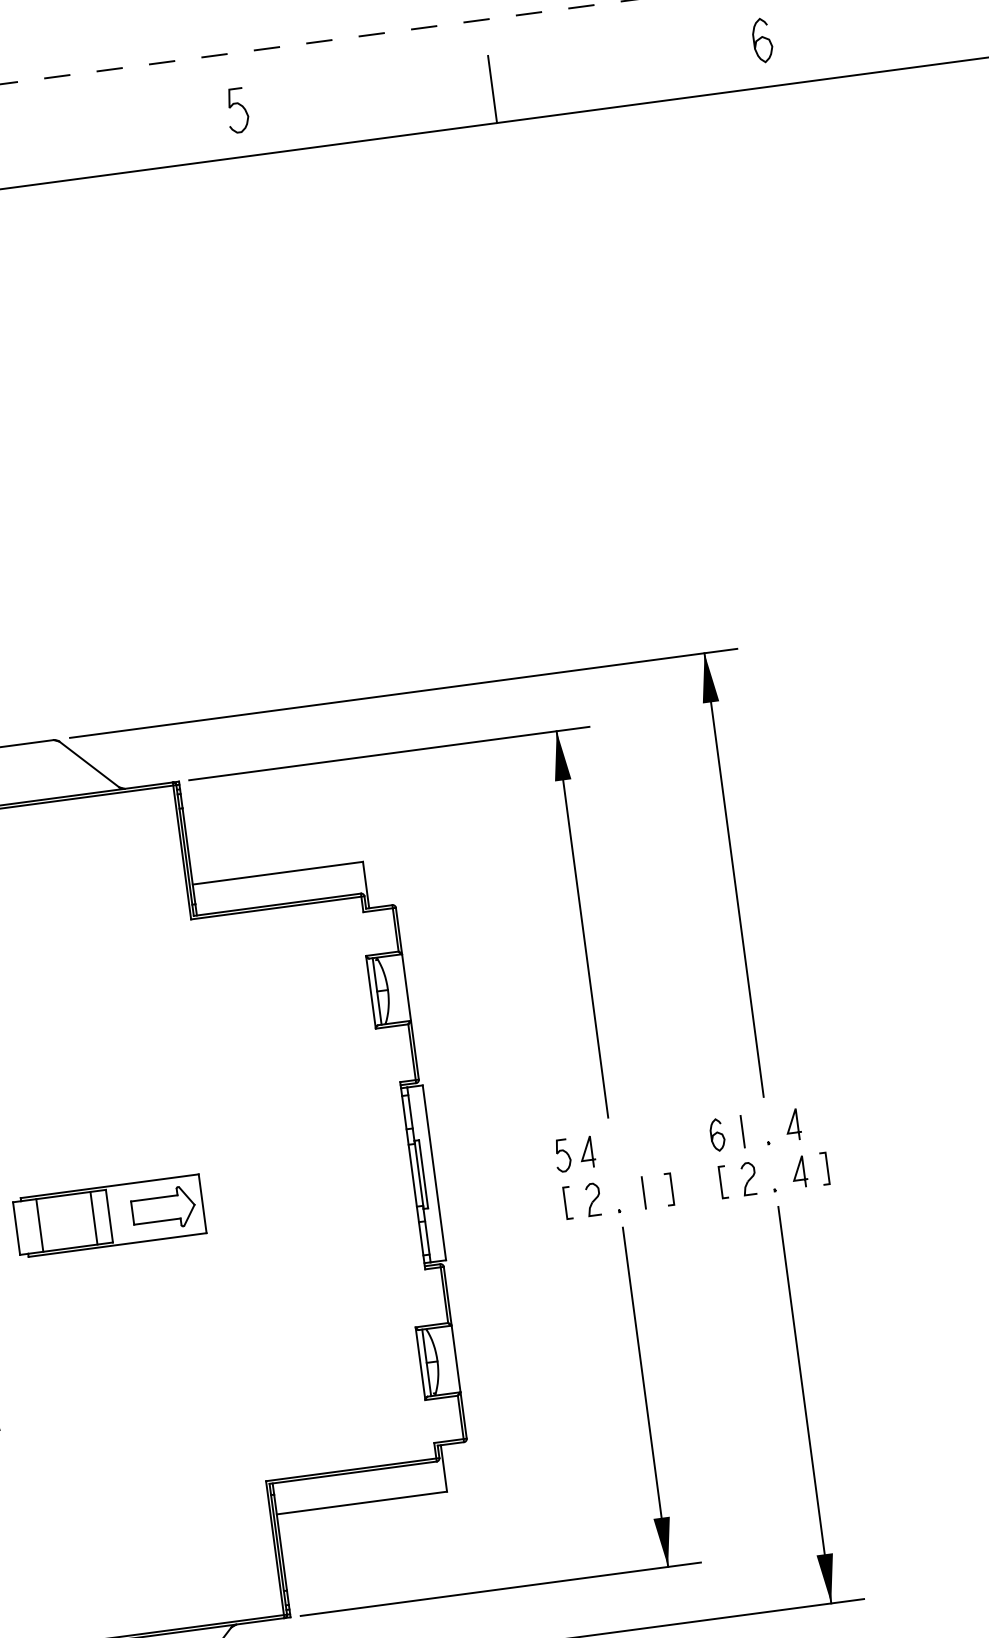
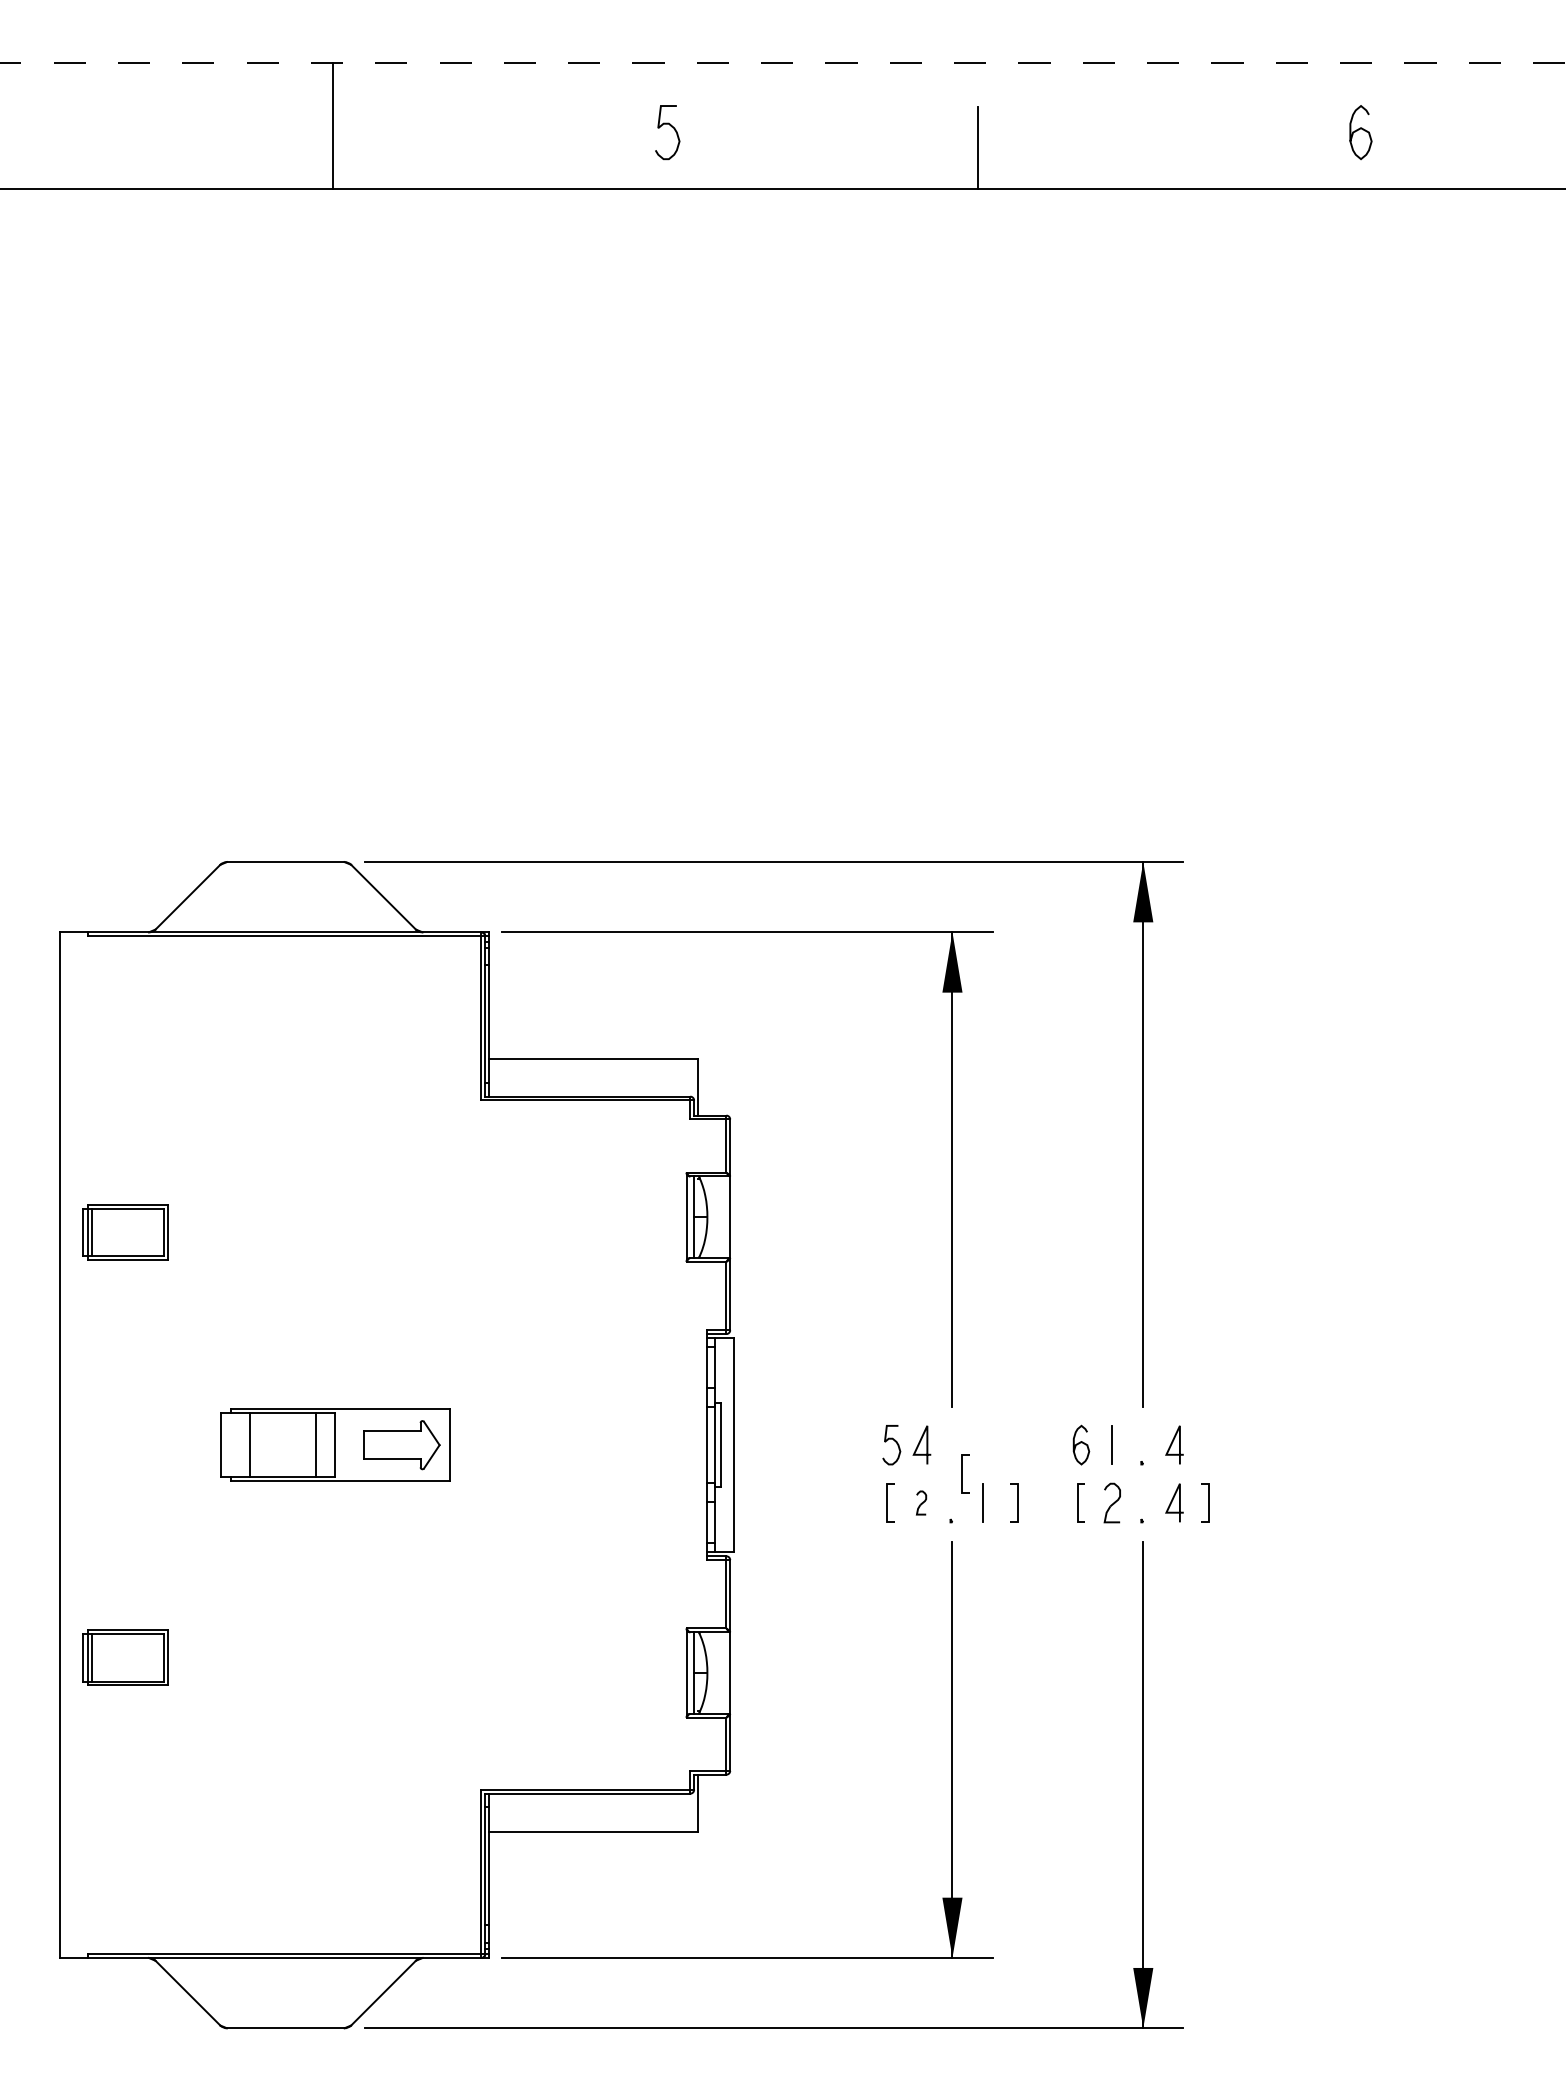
curve: (761, 39) -> (1359, 130), moved
line: (623, 1171) -> (962, 1473), added
part: (593, 1199) -> (921, 1502), size x0.6

